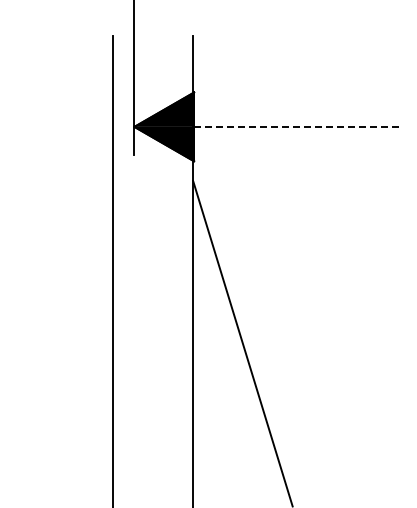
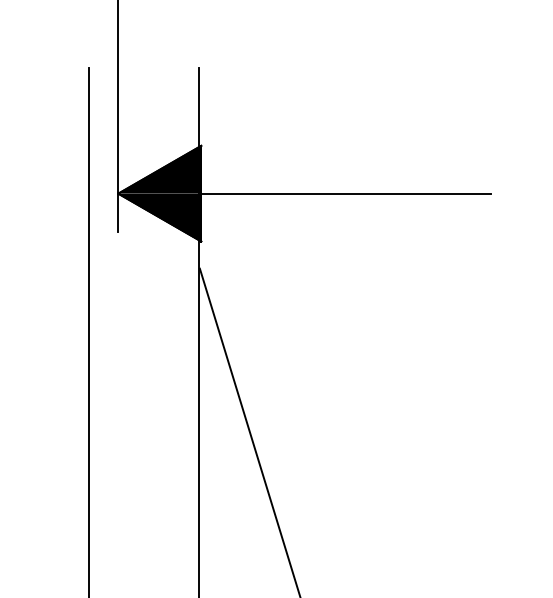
line: (298, 126) -> (346, 193), dashed -> solid

